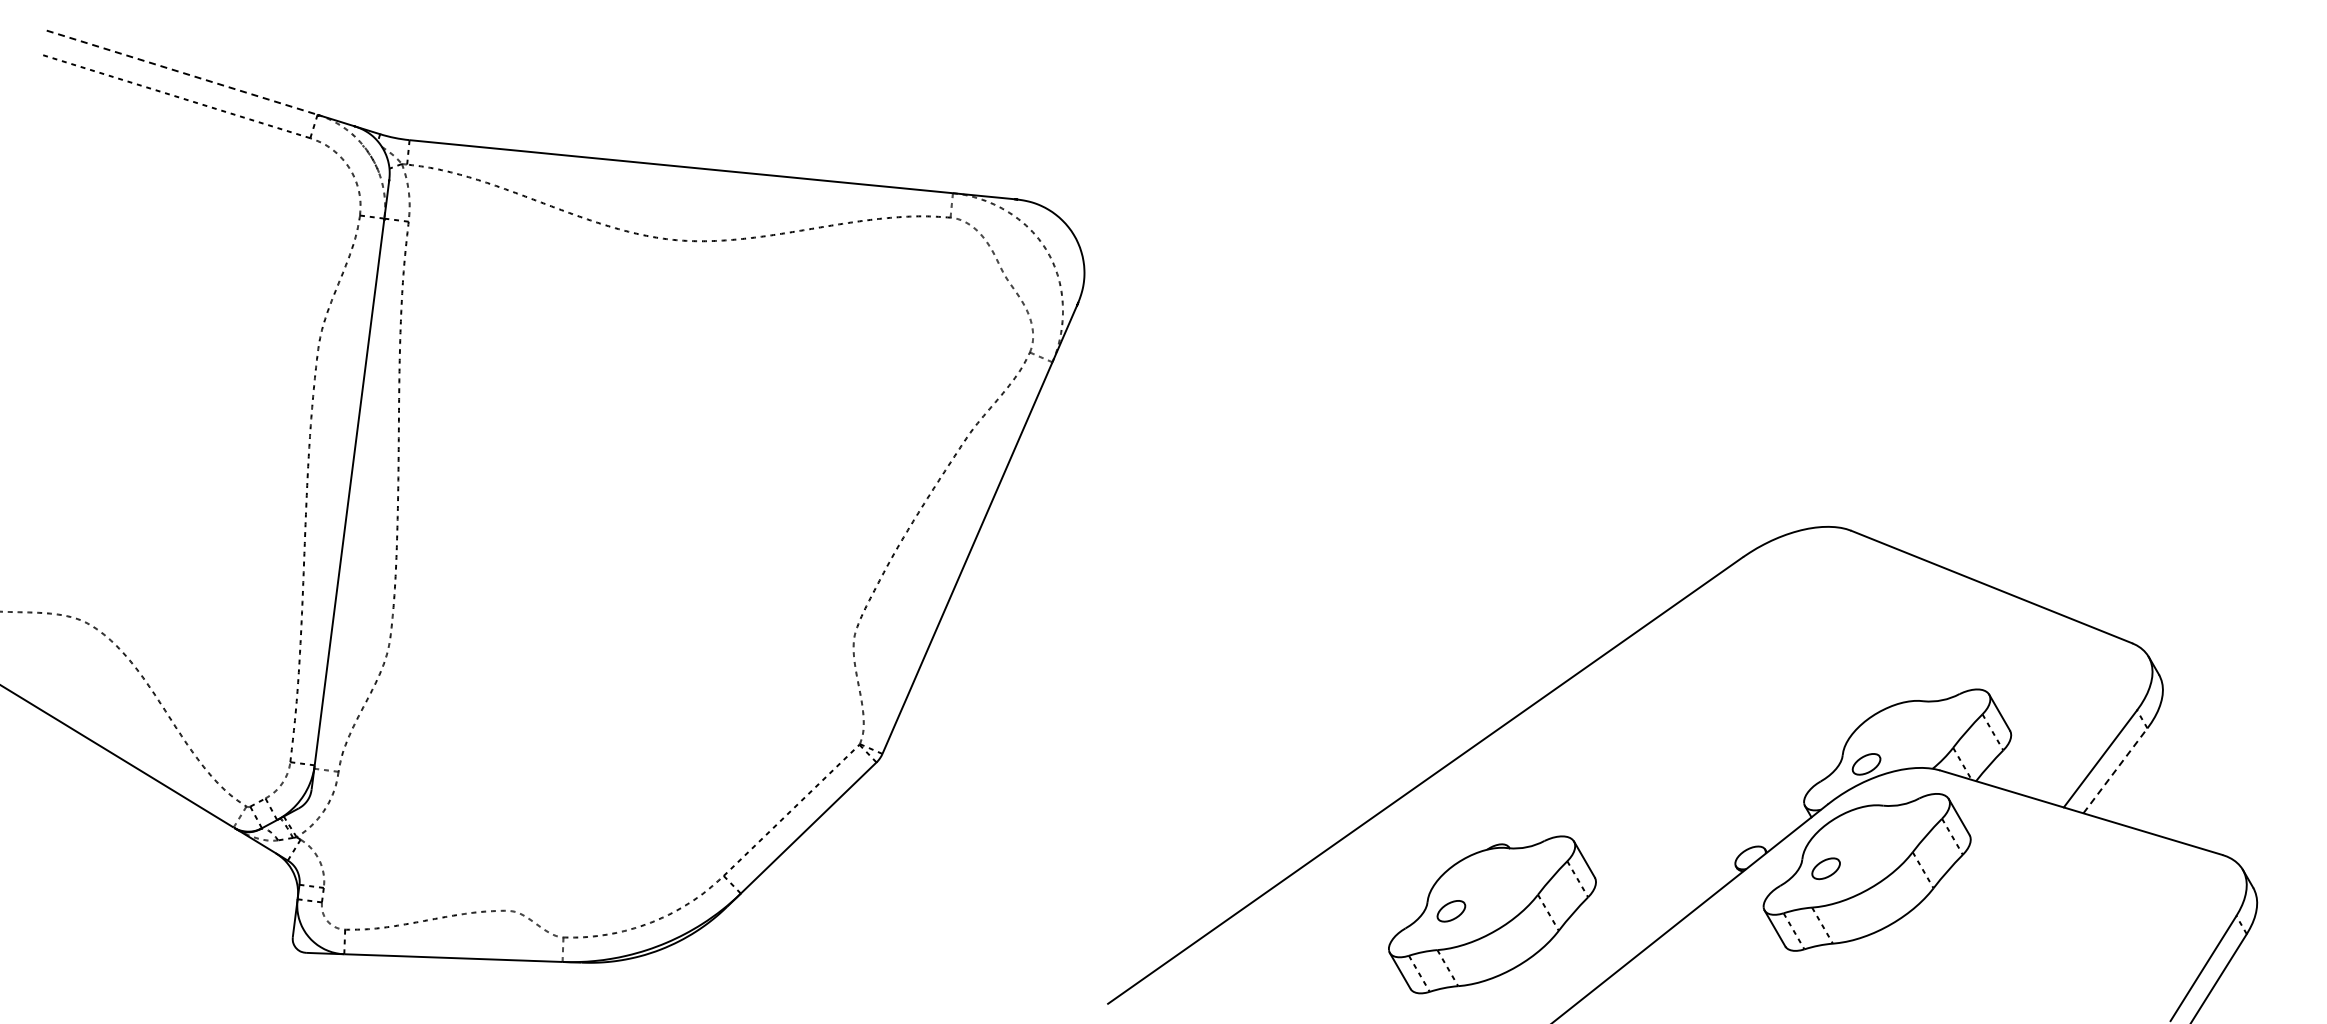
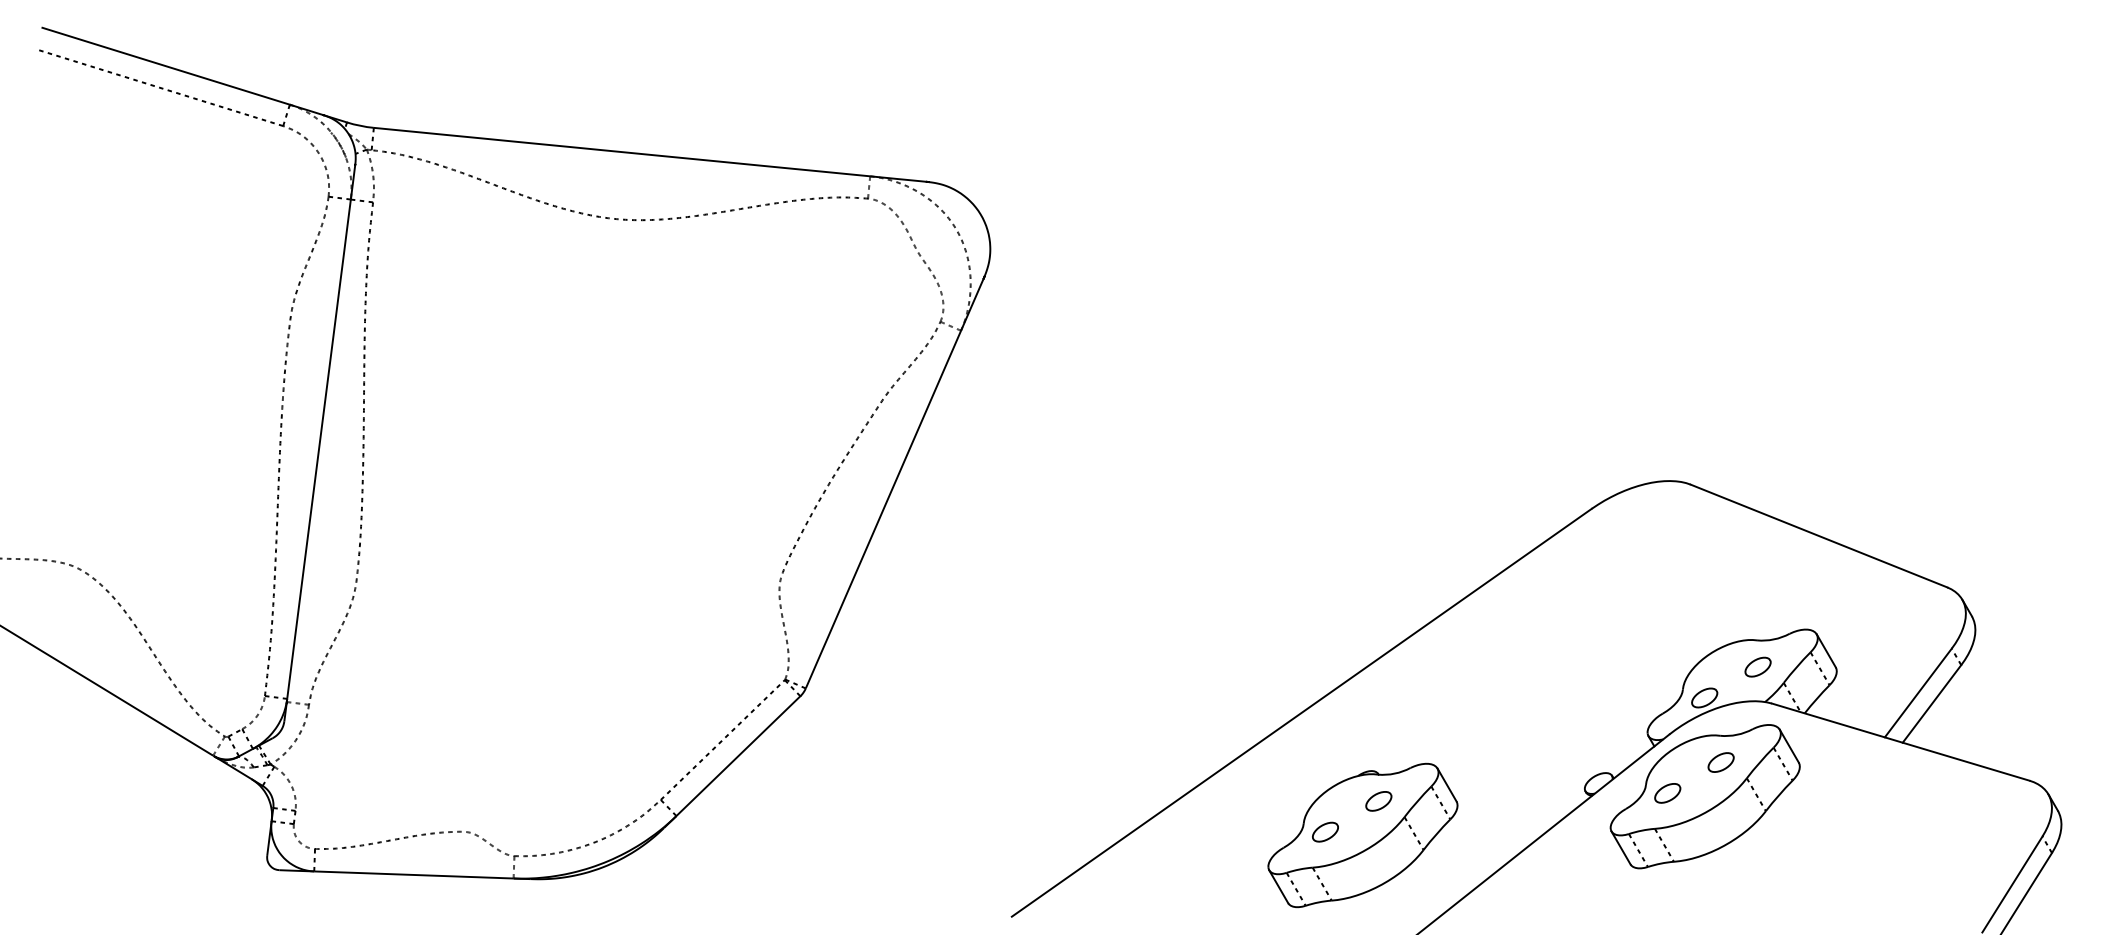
line: (182, 72) -> (166, 66), dashed -> solid
part: (1924, 730) -> (1757, 667), added
line: (2115, 770) -> (1932, 703), dashed -> solid
part: (1884, 834) -> (1721, 762), added
part: (1509, 877) -> (1378, 801), added

